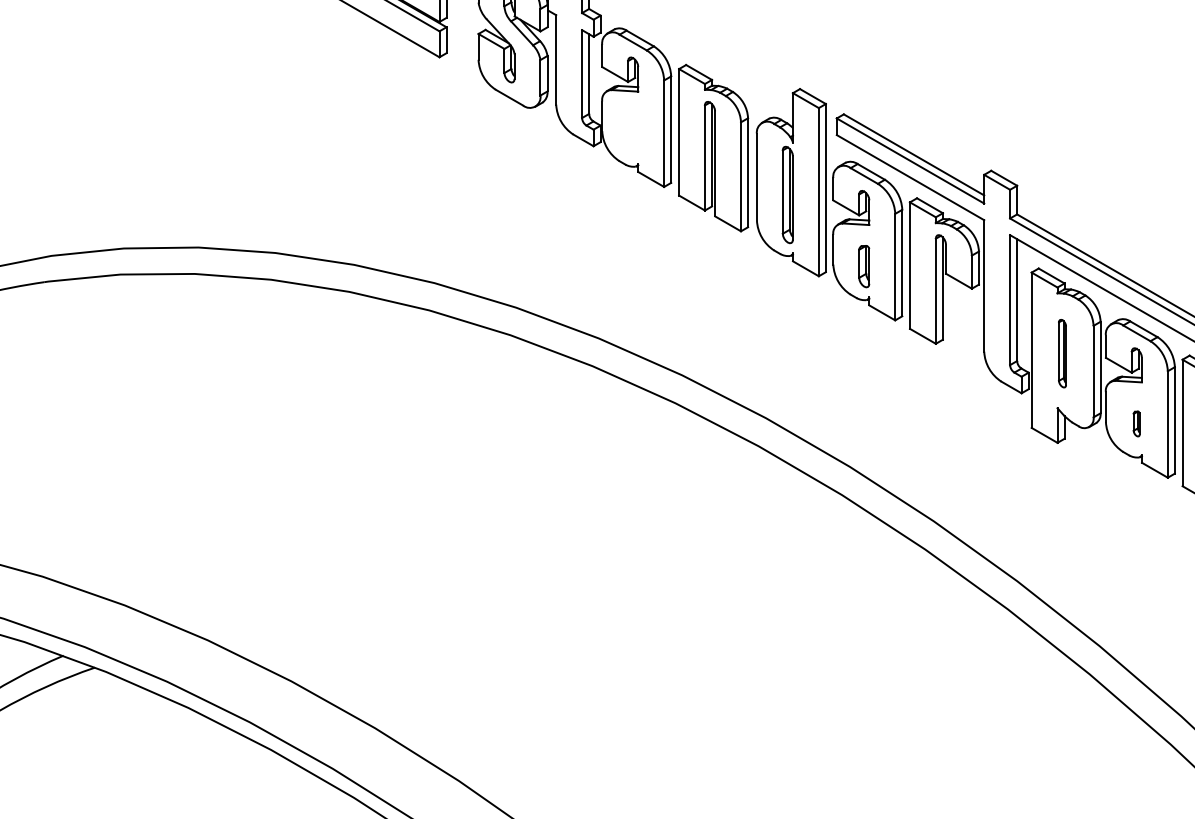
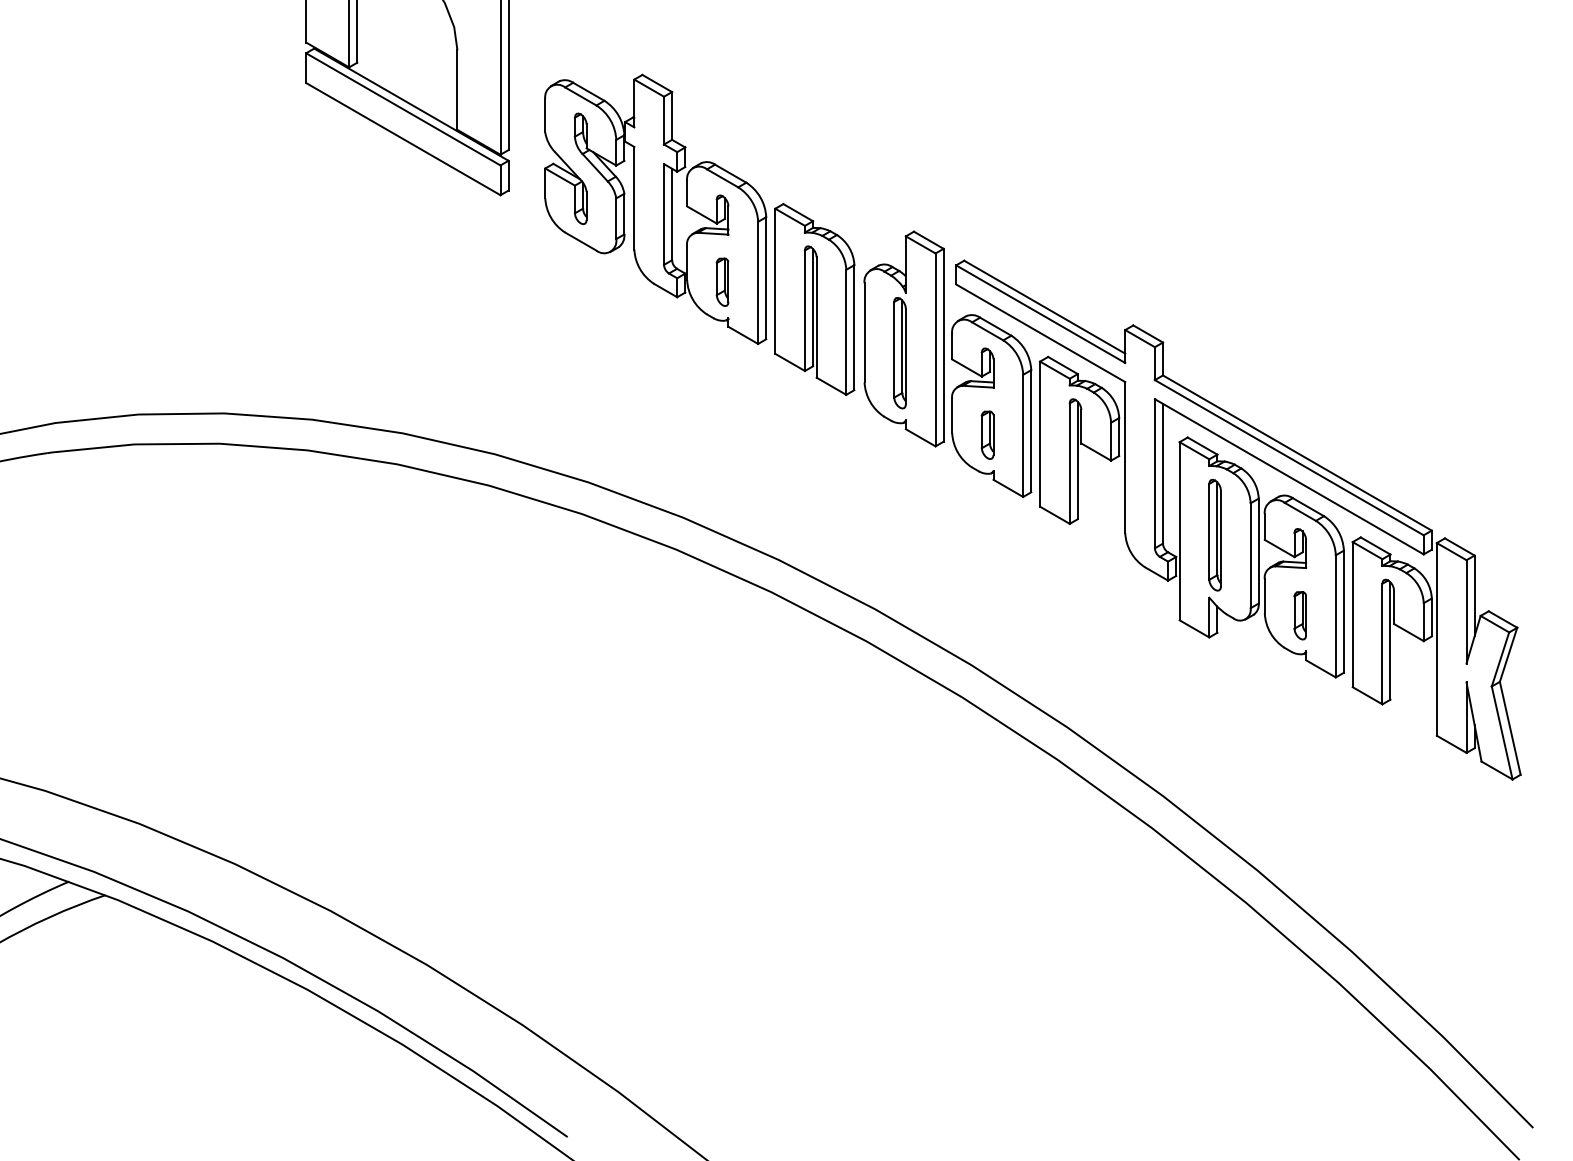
part: (633, 132) -> (722, 281), added
part: (1062, 353) -> (1214, 534), size x1.43
part: (1136, 423) -> (1299, 615), size x1.67

